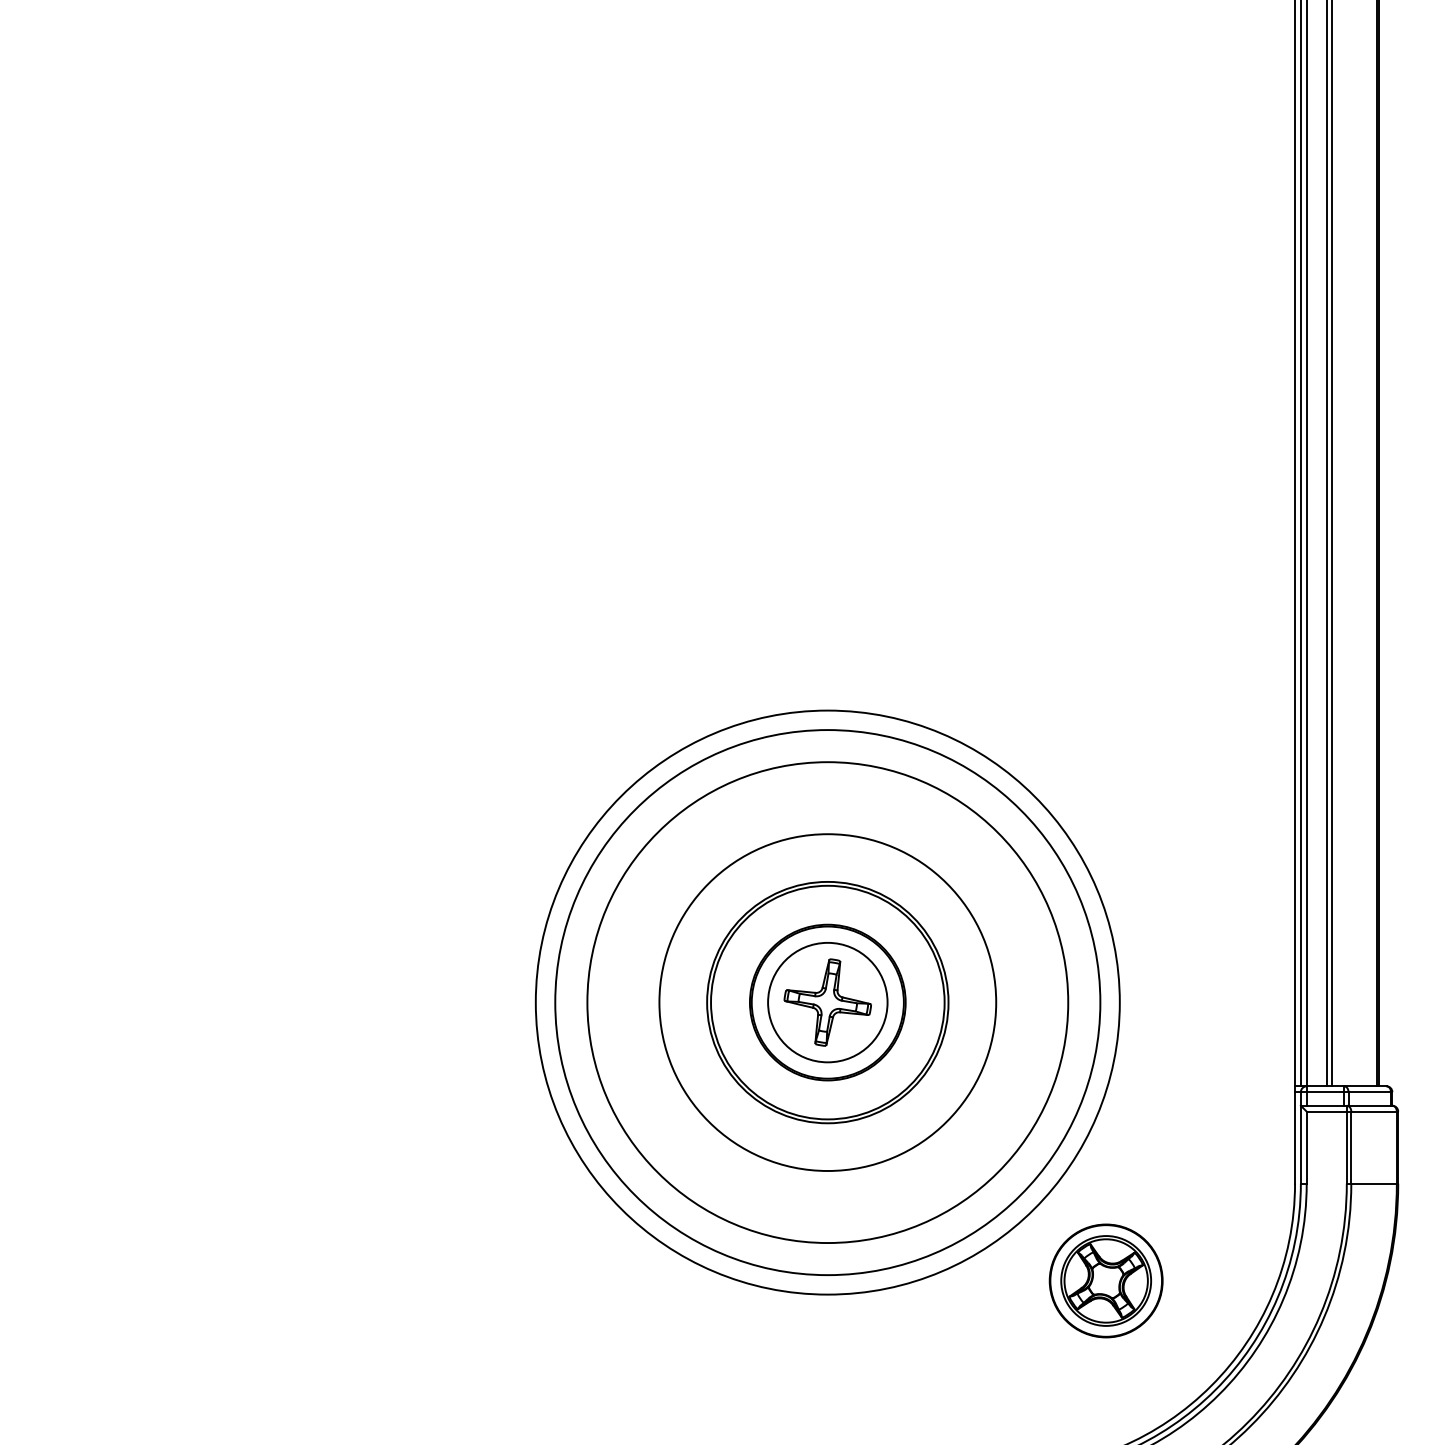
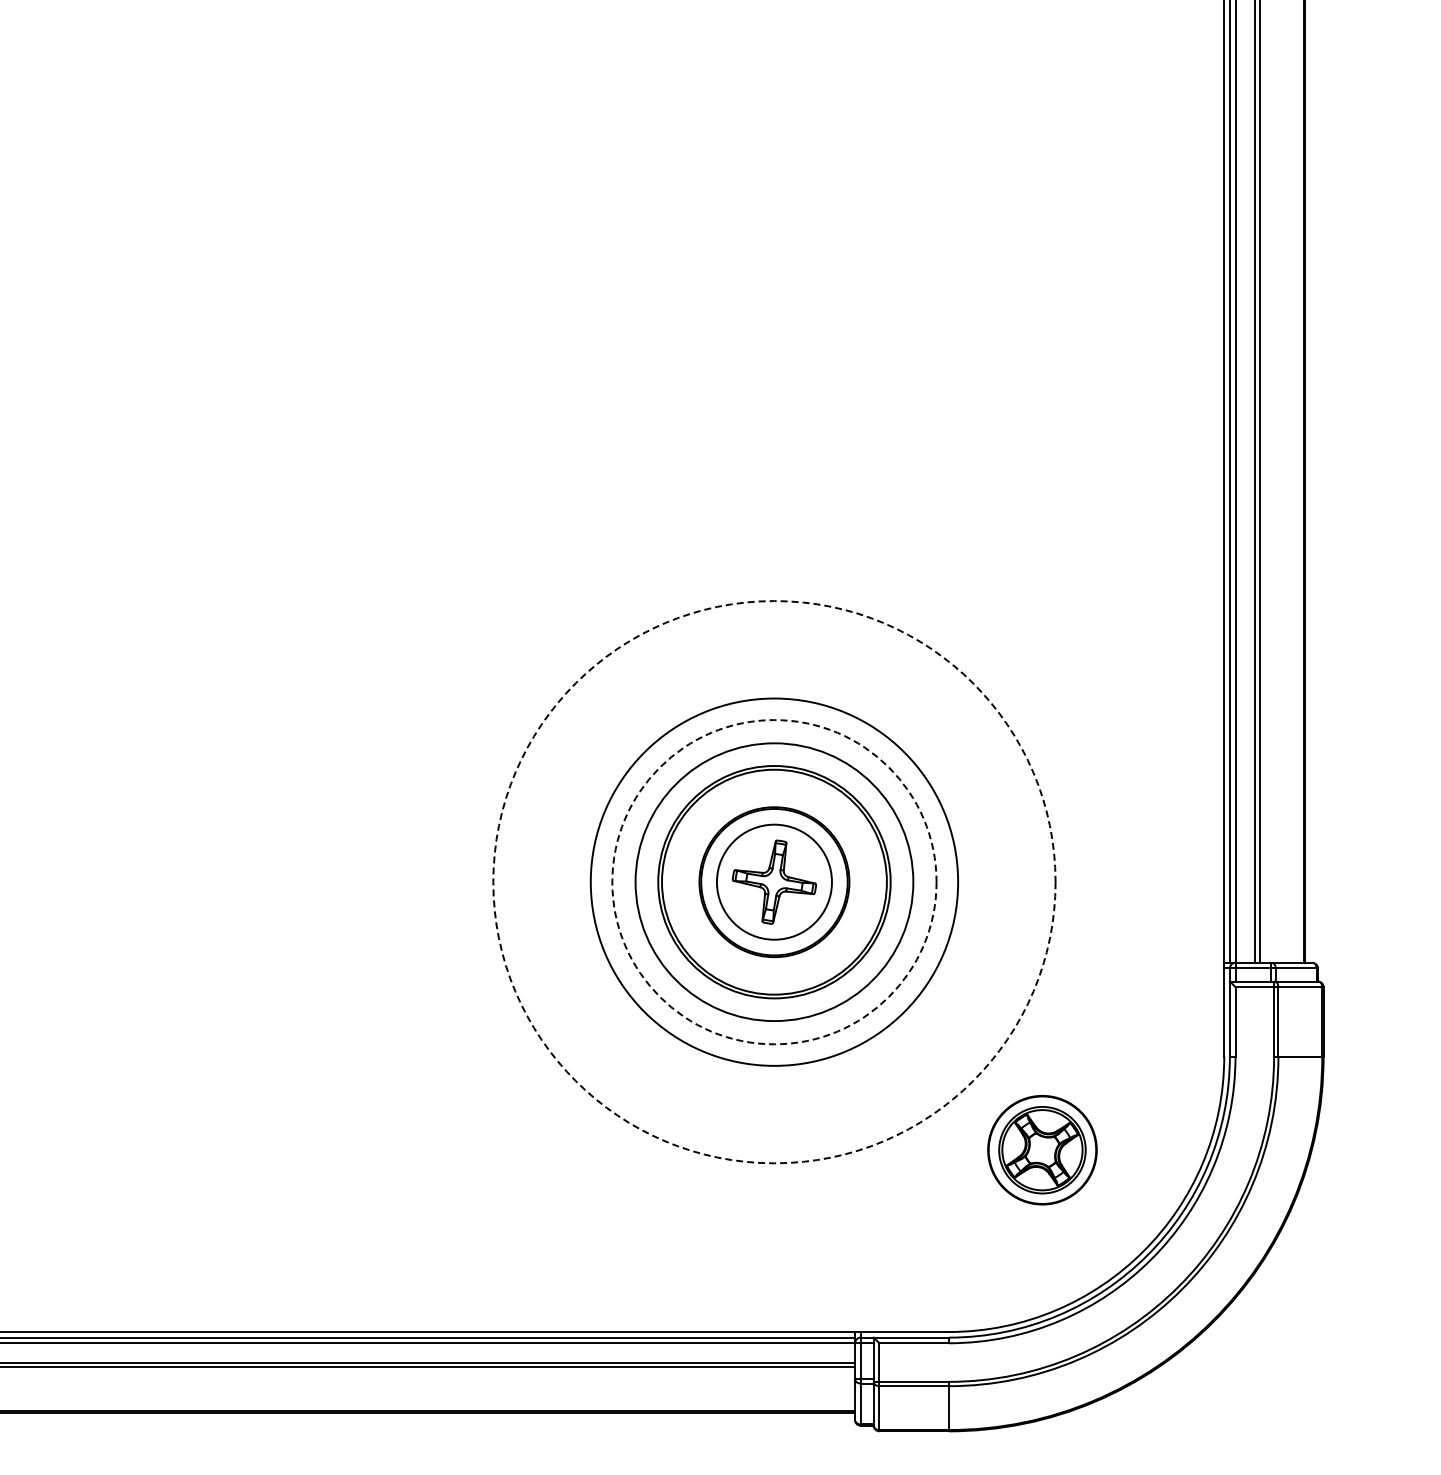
circle: (827, 1001) -> (774, 881), size x0.6
circle: (827, 1001) -> (774, 881), size x0.7
circle: (827, 1002) -> (774, 882), solid -> dashed
circle: (827, 1002) -> (774, 882), solid -> dashed

